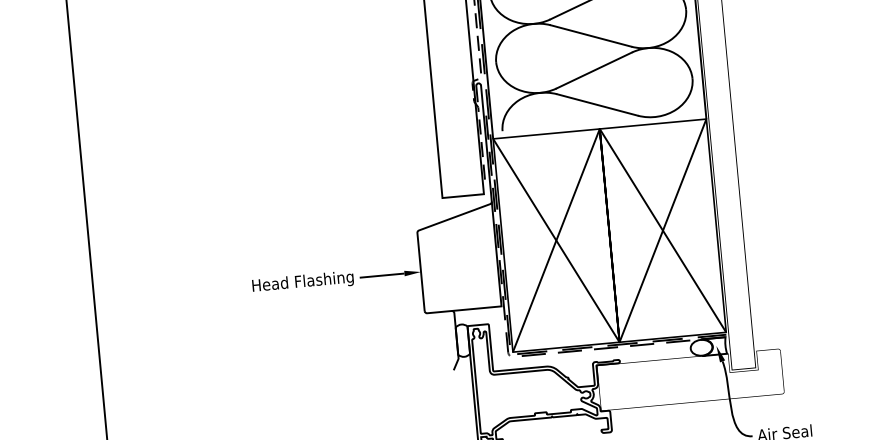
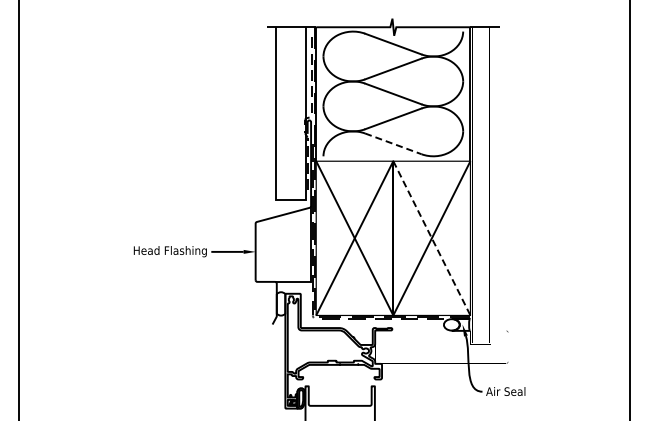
line: (597, 105) -> (393, 144), solid -> dashed
line: (663, 230) -> (432, 238), solid -> dashed

